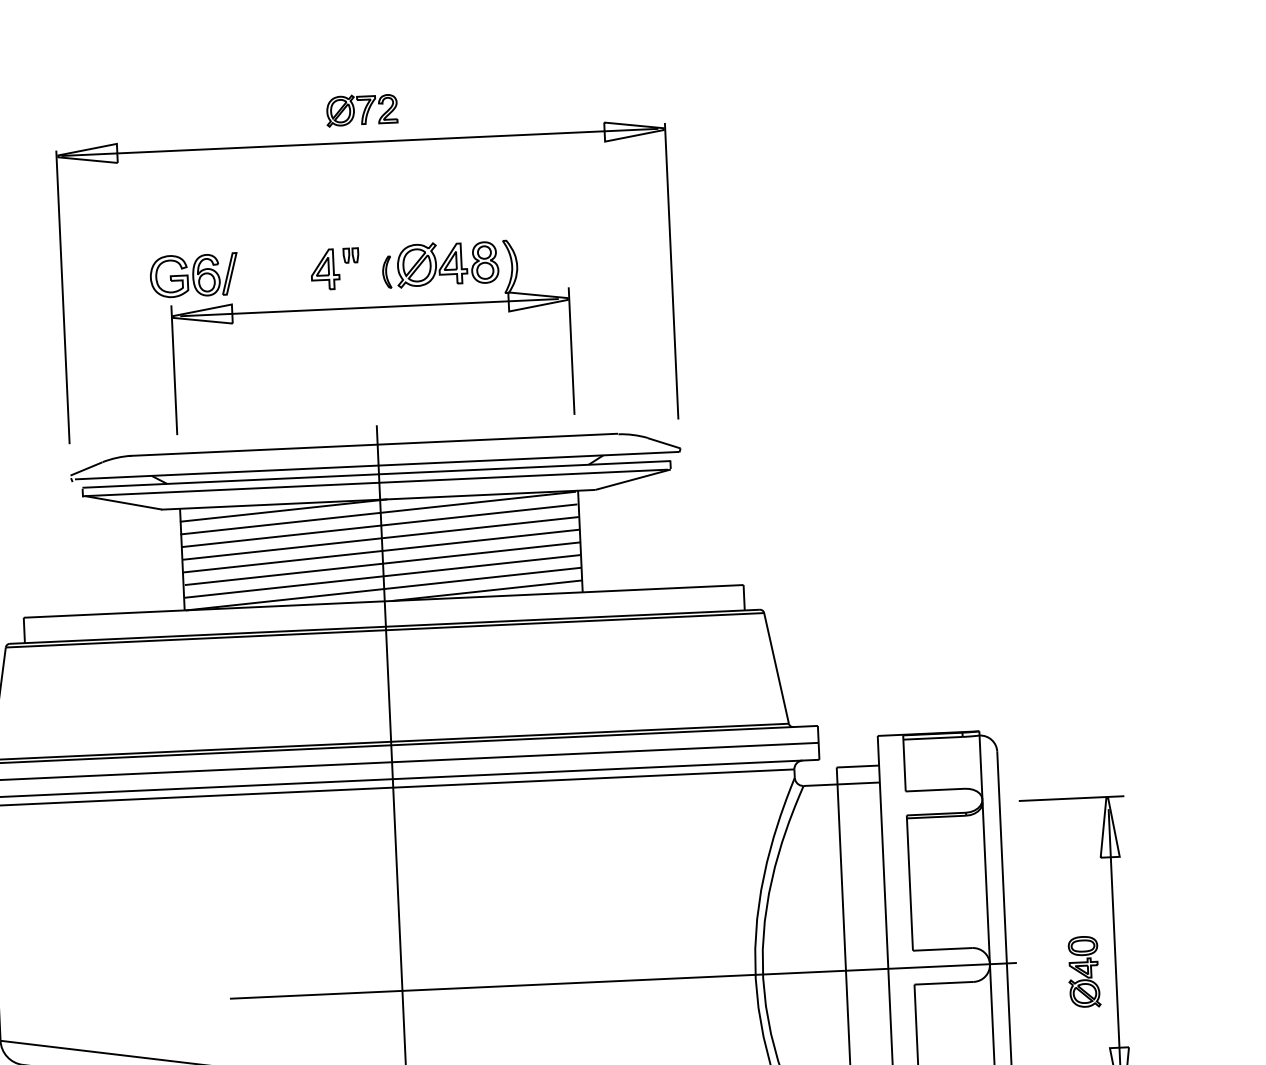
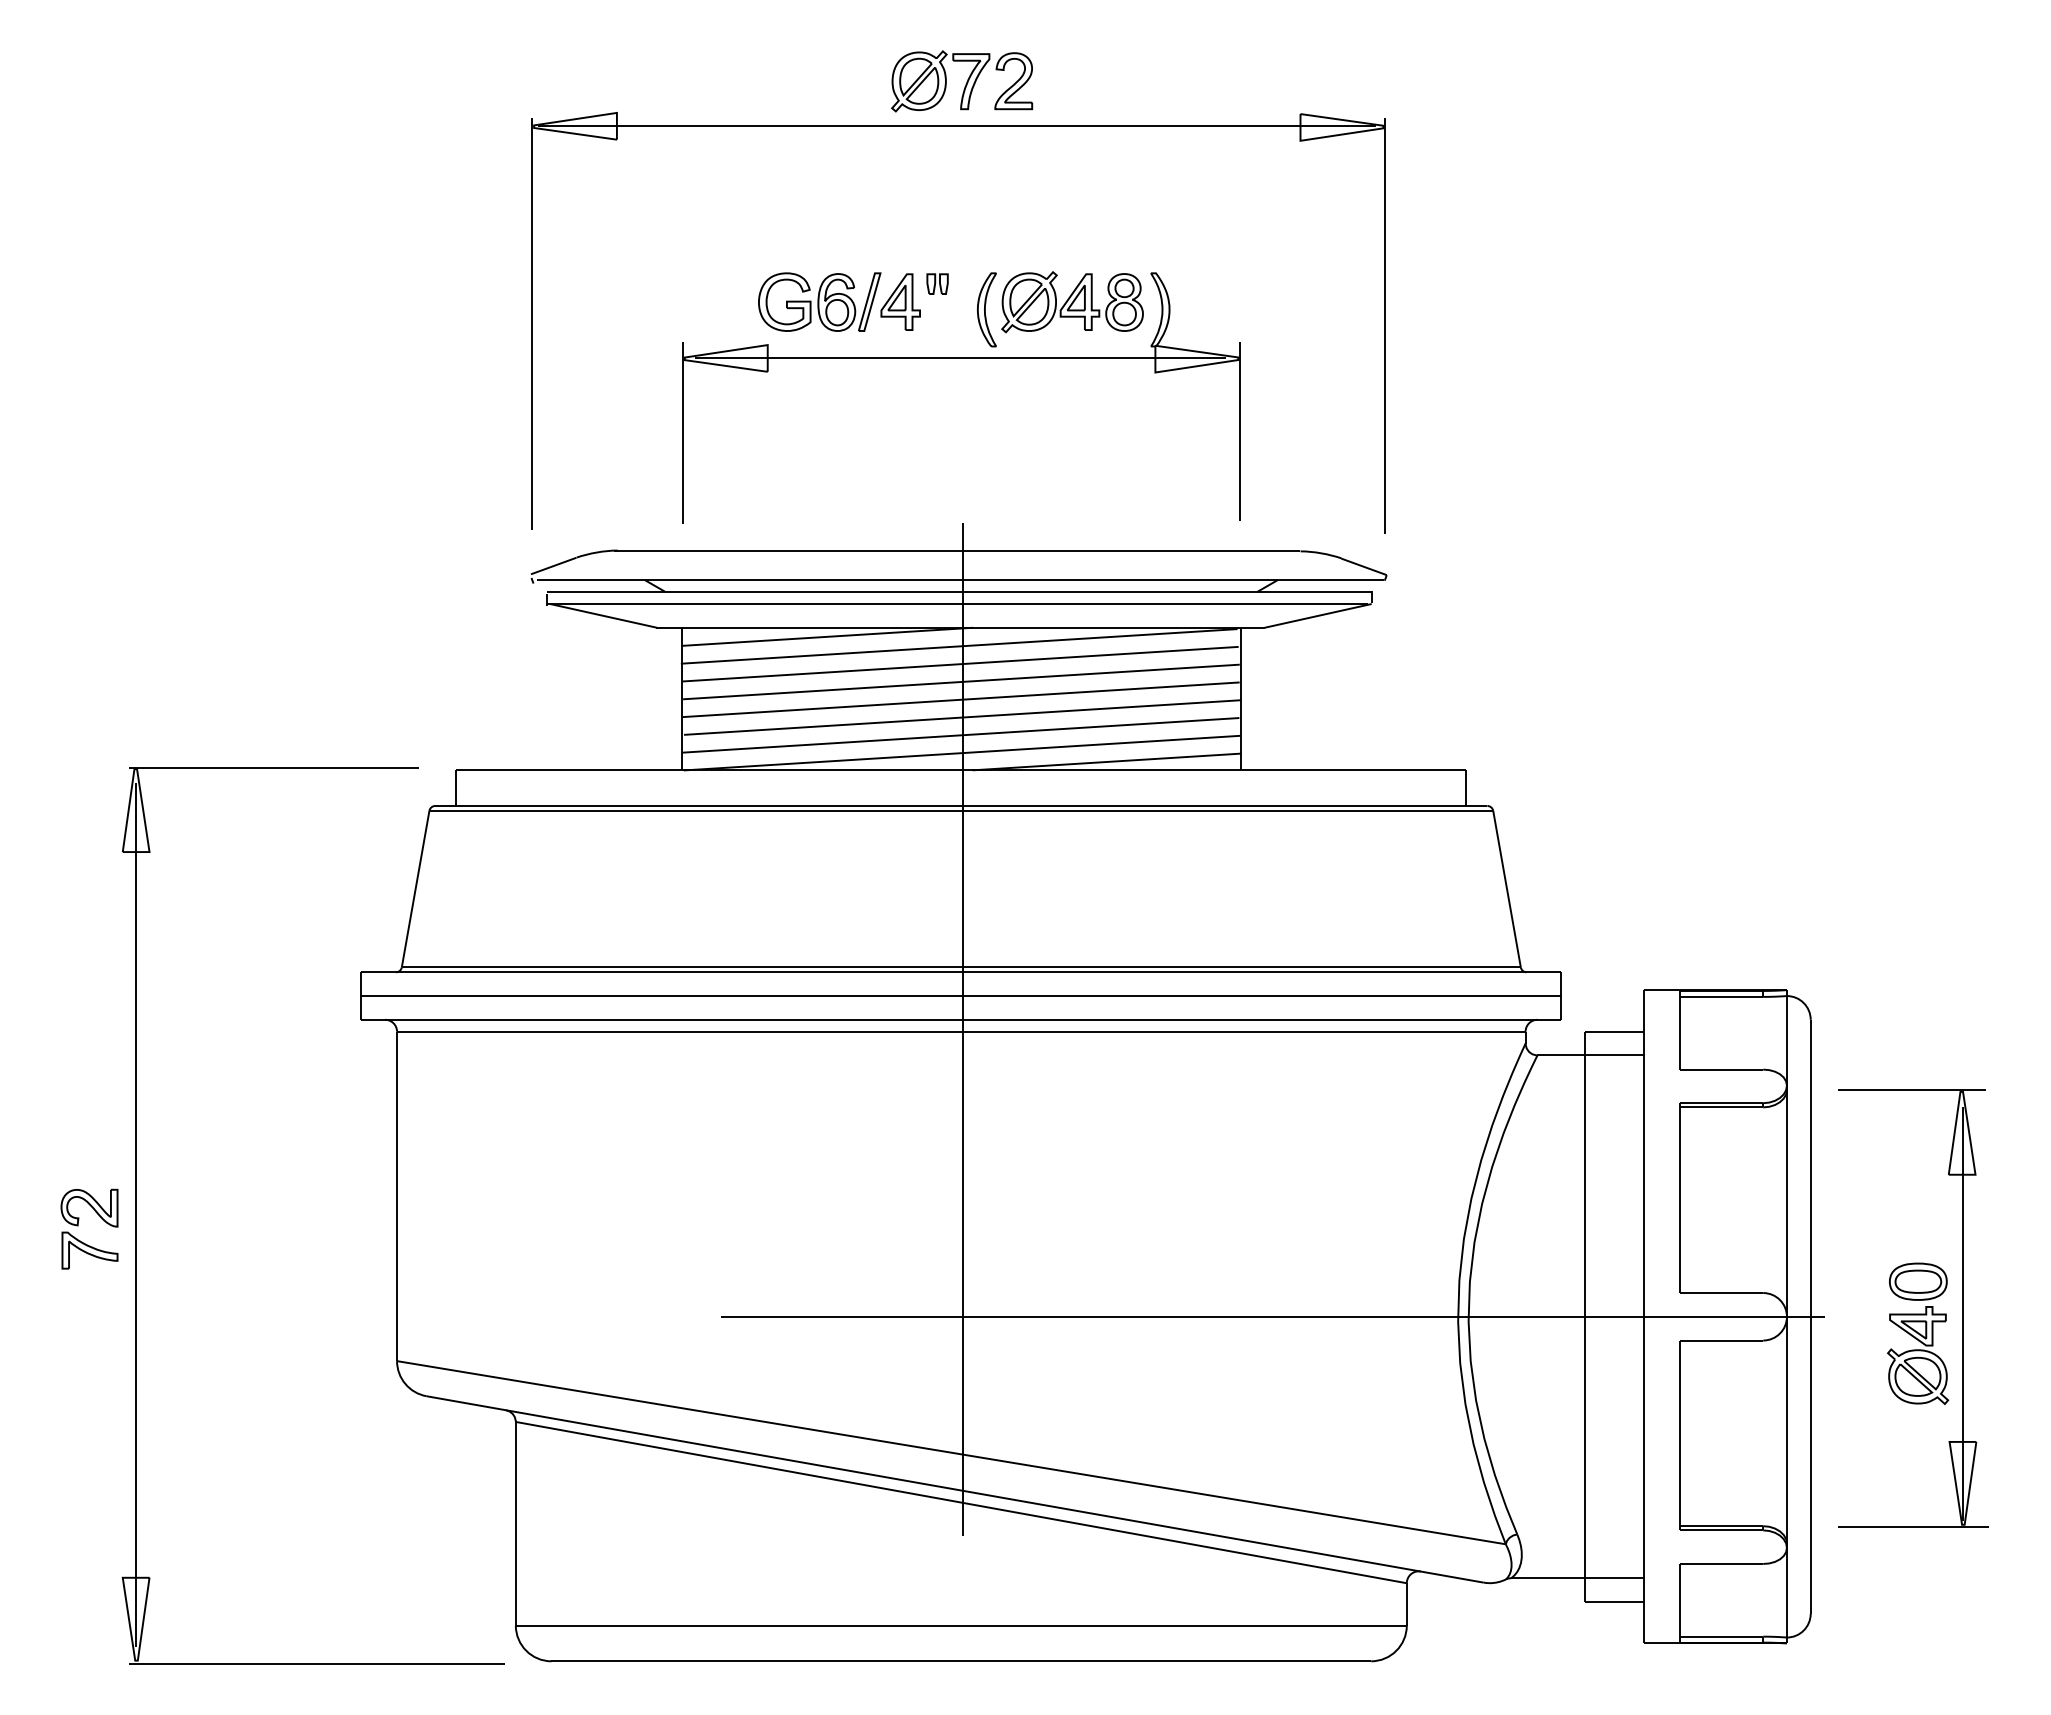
part: (362, 110) -> (962, 81), size x1.43
part: (386, 272) -> (986, 309), size x1.67
part: (193, 275) -> (819, 301), moved
part: (1084, 971) -> (1918, 1333), size x1.43

